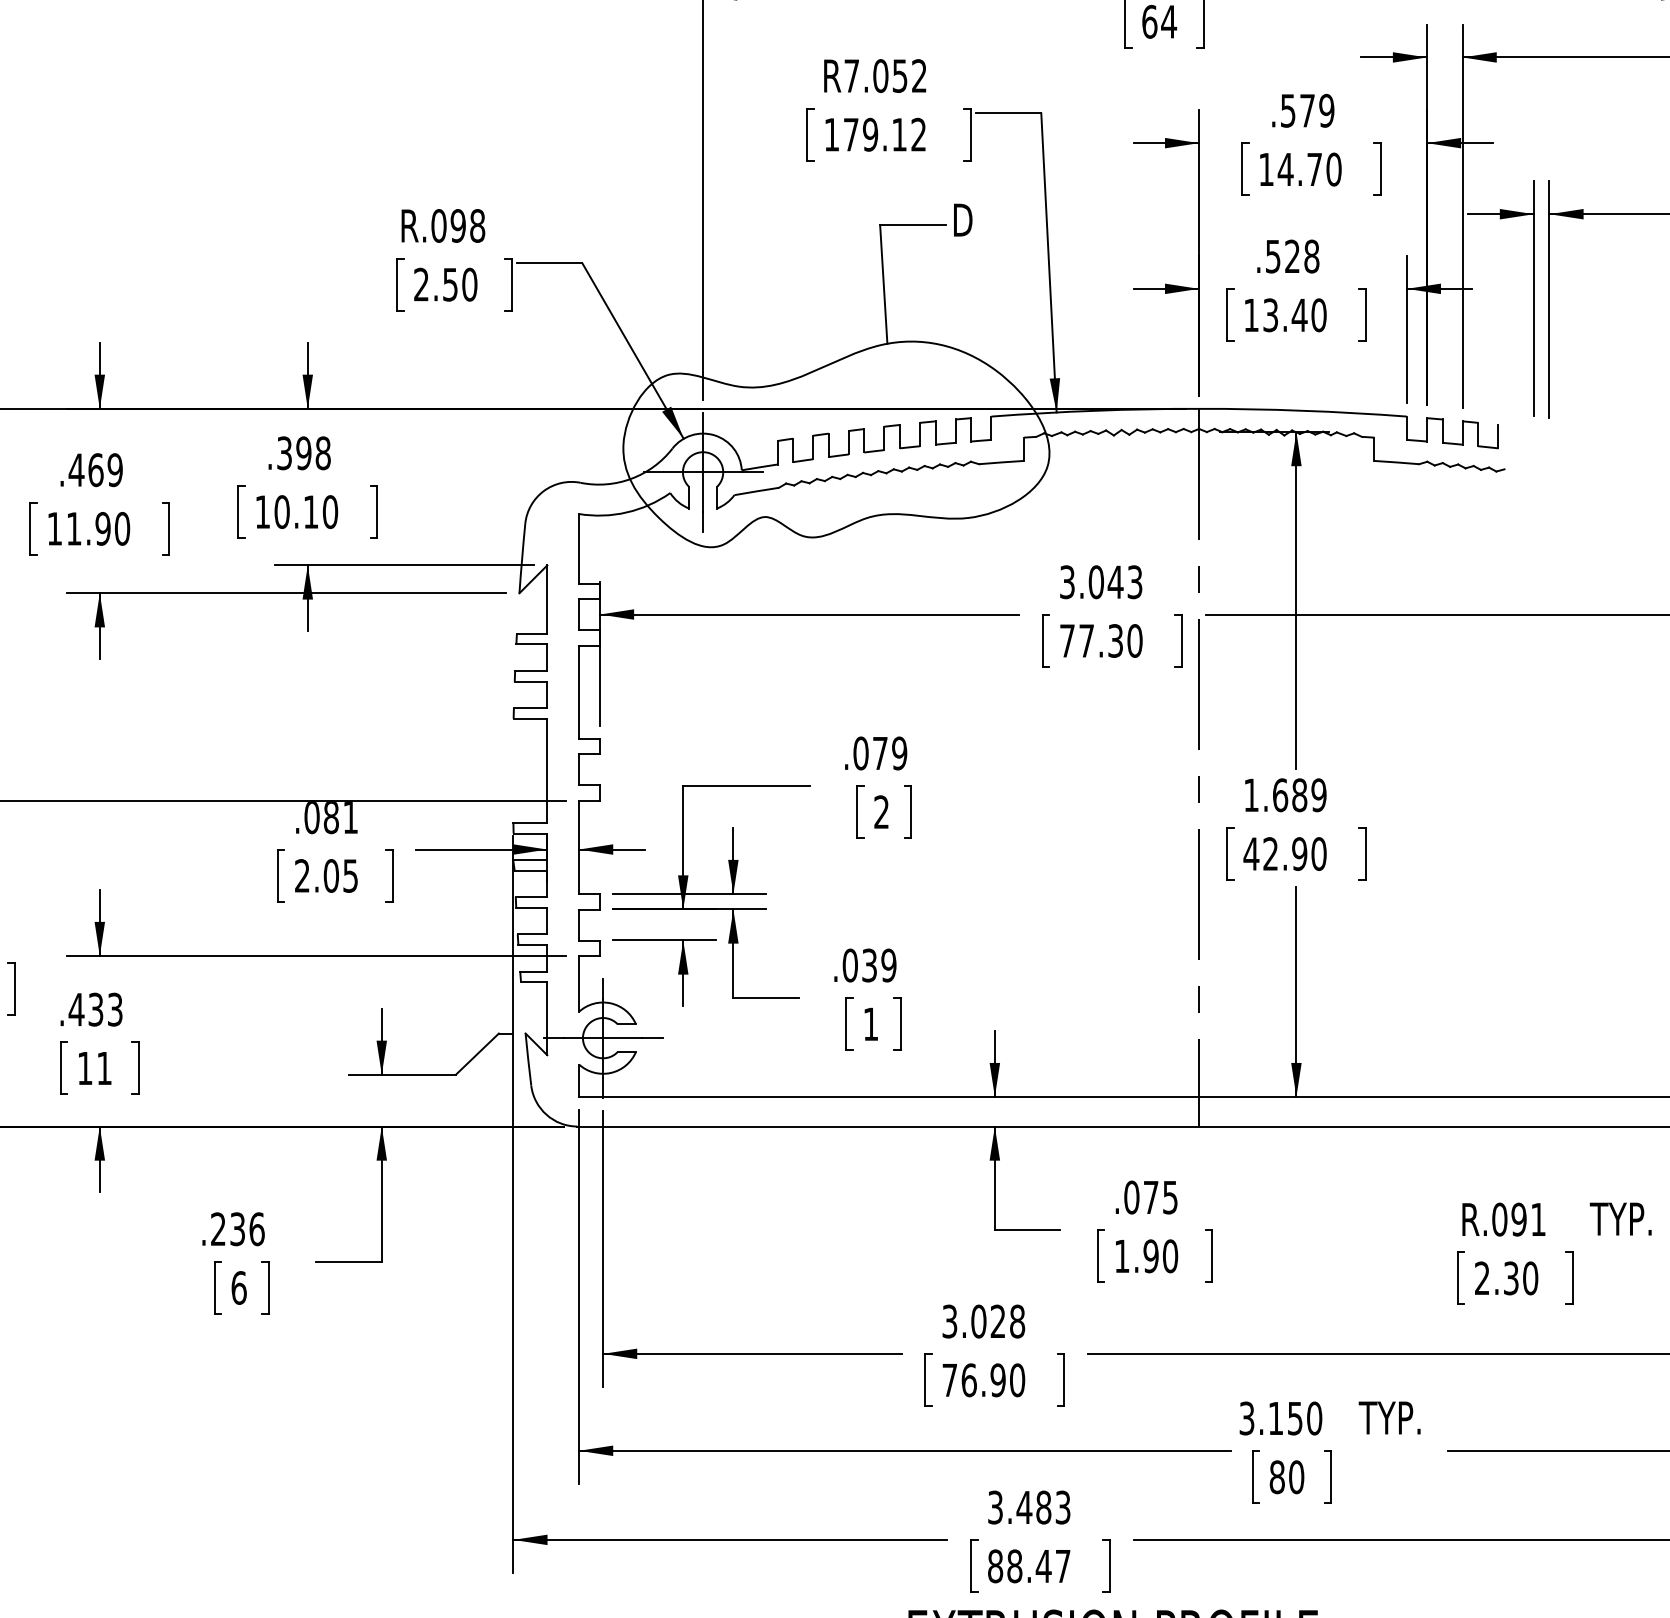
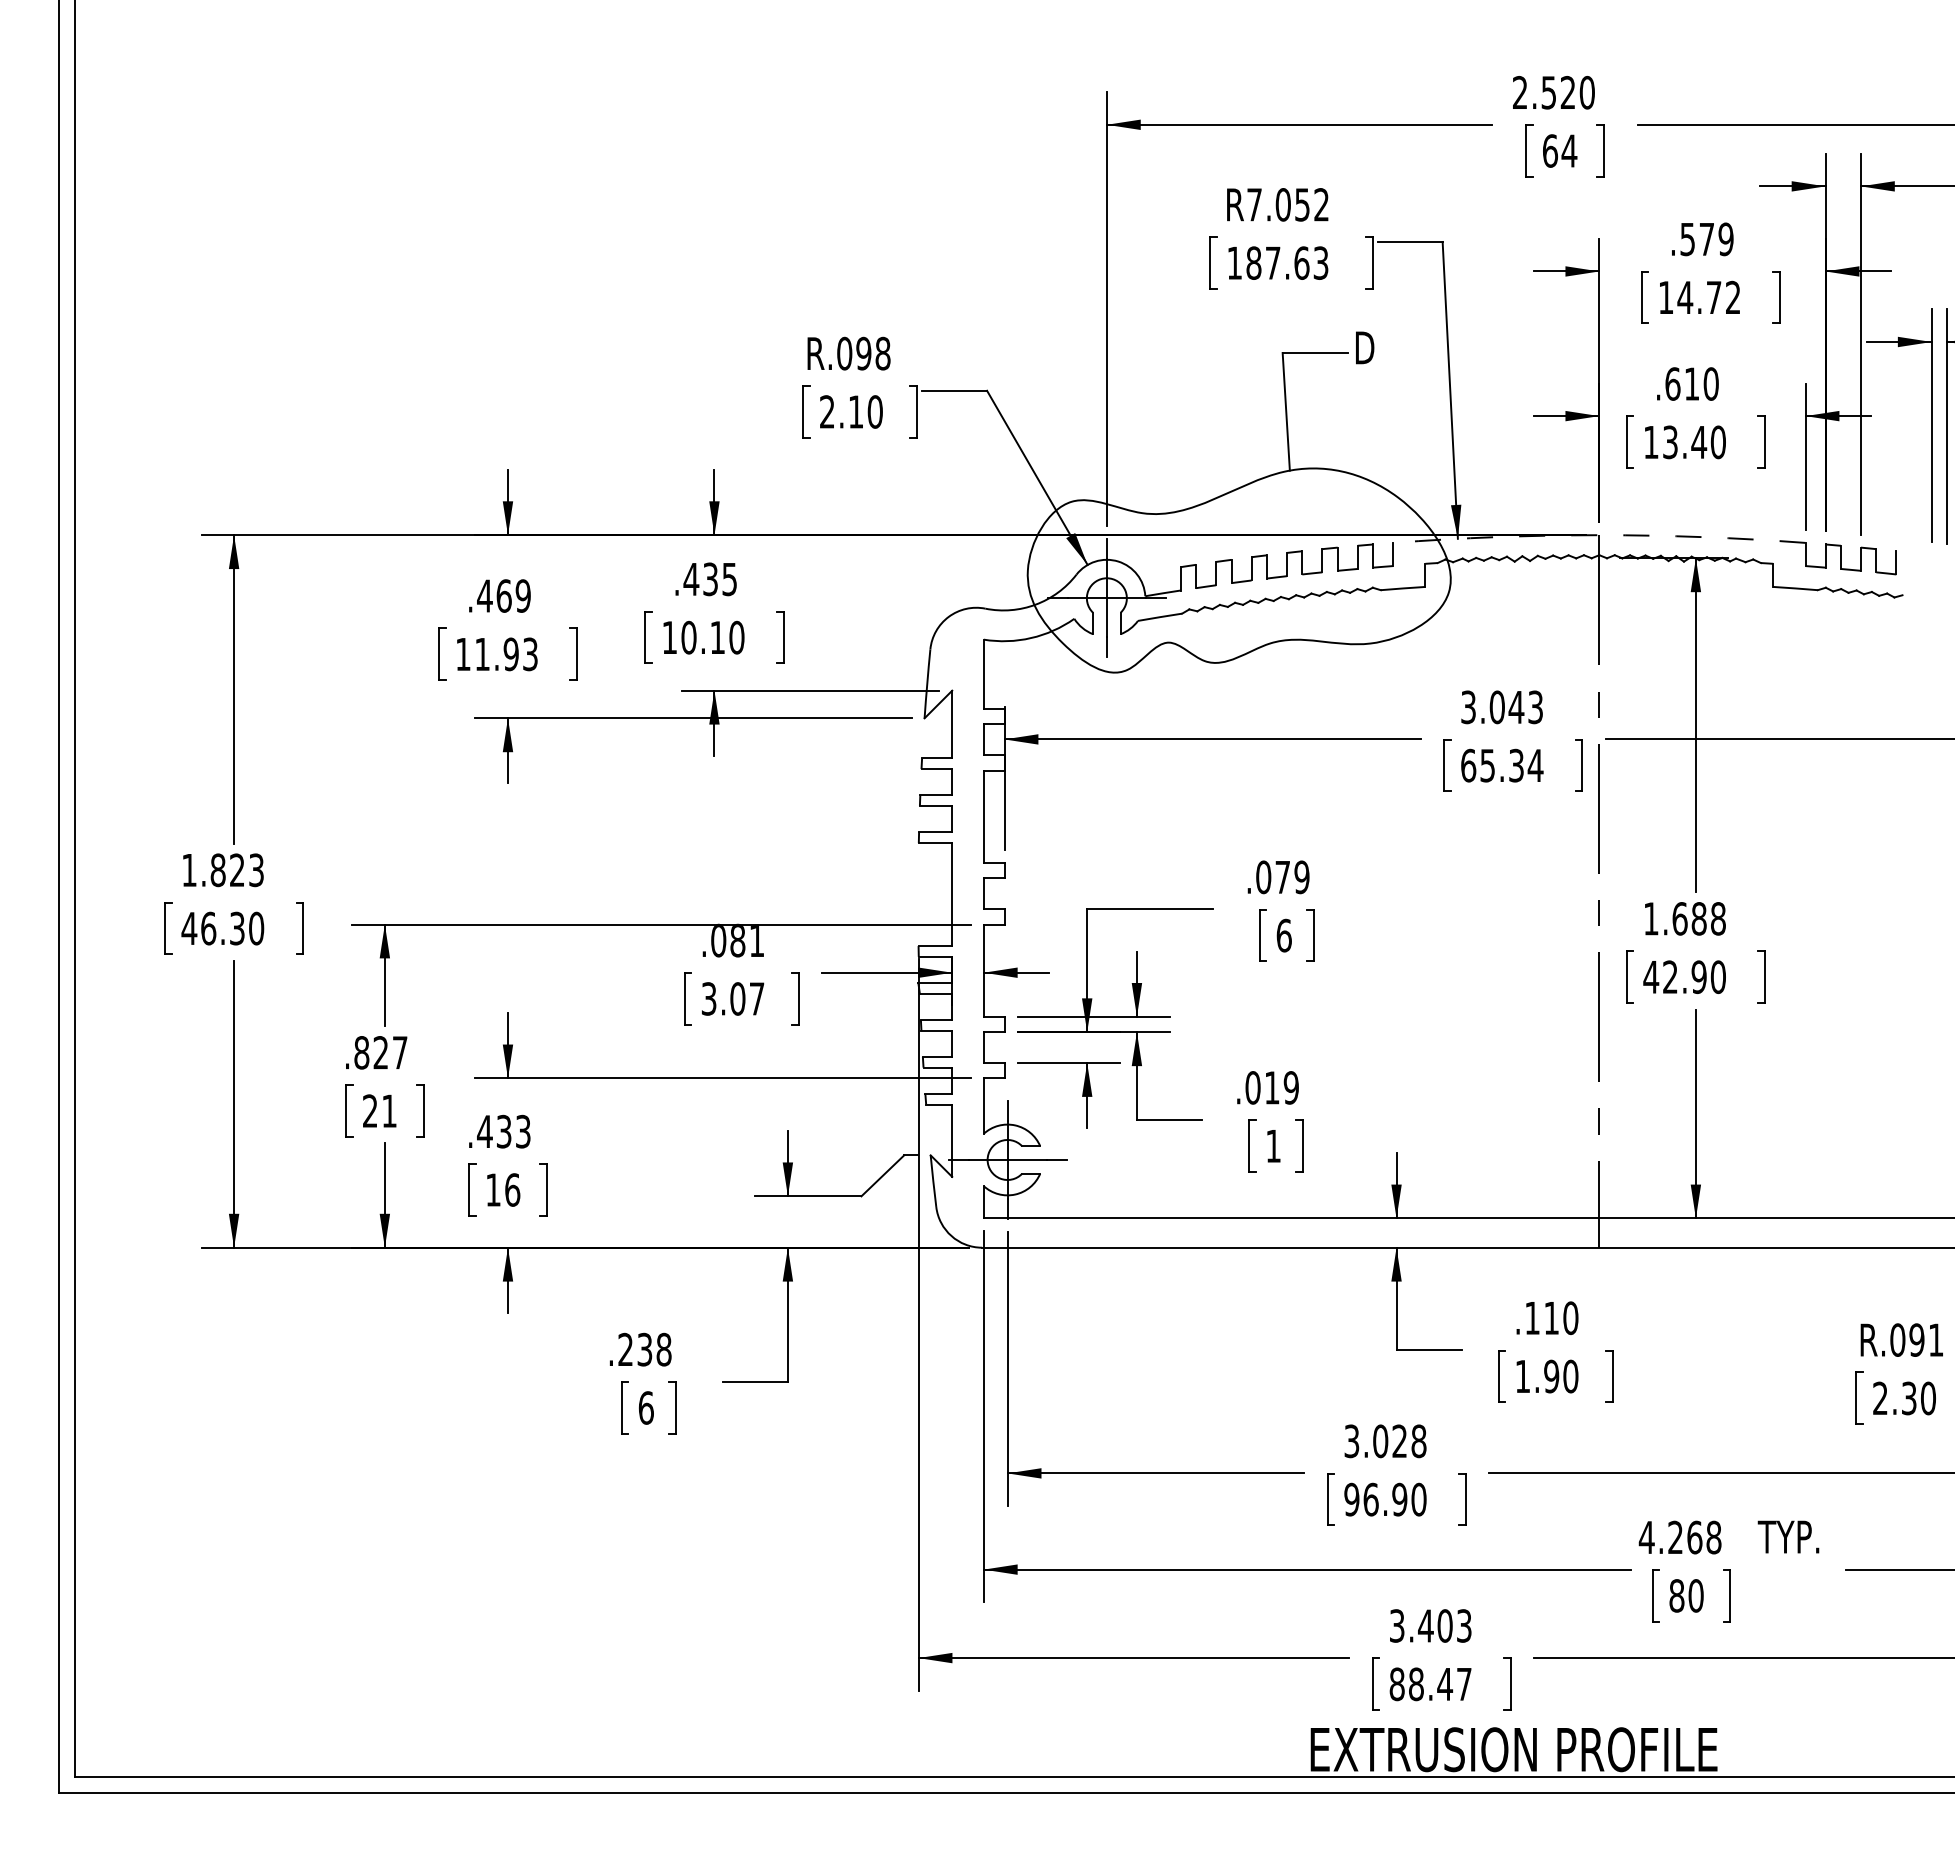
text: (885, 134) -> (1287, 262), 179.12 -> 187.63
text: (1333, 169) -> (1732, 297), 14.70 -> 14.72
text: (1291, 256) -> (1691, 383), .528 -> .610
text: (450, 284) -> (856, 411), 2.50 -> 2.10
arc: (1199, 409) -> (1599, 535), solid -> dashed
text: (303, 453) -> (710, 579), .398 -> .435
text: (122, 528) -> (530, 654), 11.90 -> 11.93
text: (1101, 640) -> (1502, 765), 77.30 -> 65.34
text: (1318, 794) -> (1717, 918), 1.689 -> 1.688
text: (880, 812) -> (1283, 935), 2 -> 6
text: (325, 875) -> (732, 998), 2.05 -> 3.07
text: (869, 965) -> (1272, 1087), .039 -> .019
text: (104, 1067) -> (512, 1189), 11 -> 16
text: (1150, 1197) -> (1551, 1318), .075 -> .110
text: (256, 1229) -> (663, 1349), .236 -> .238
text: (949, 1380) -> (1351, 1499), 76.90 -> 96.90
text: (1279, 1418) -> (1679, 1537), 3.150 -> 4.268
text: (1043, 1507) -> (1444, 1625), 3.483 -> 3.403

